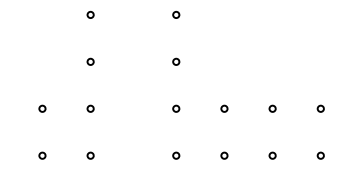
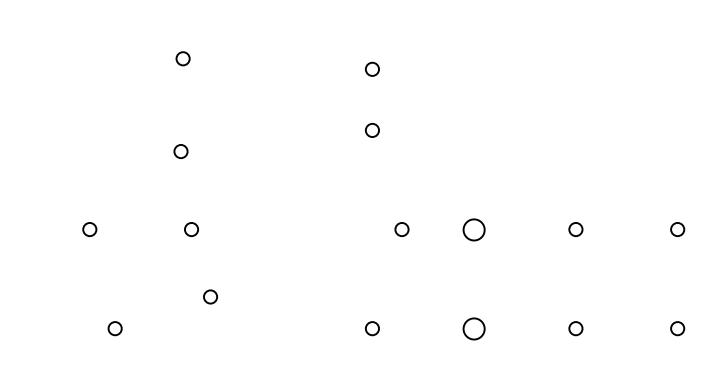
circle: (90, 14) -> (182, 57), moved
circle: (176, 14) -> (372, 68), moved
circle: (90, 61) -> (180, 150), moved
circle: (176, 108) -> (402, 228), moved
circle: (224, 108) -> (474, 228), size x1.6
circle: (42, 155) -> (115, 328), moved
circle: (90, 155) -> (210, 296), moved
circle: (224, 155) -> (474, 328), size x1.6

